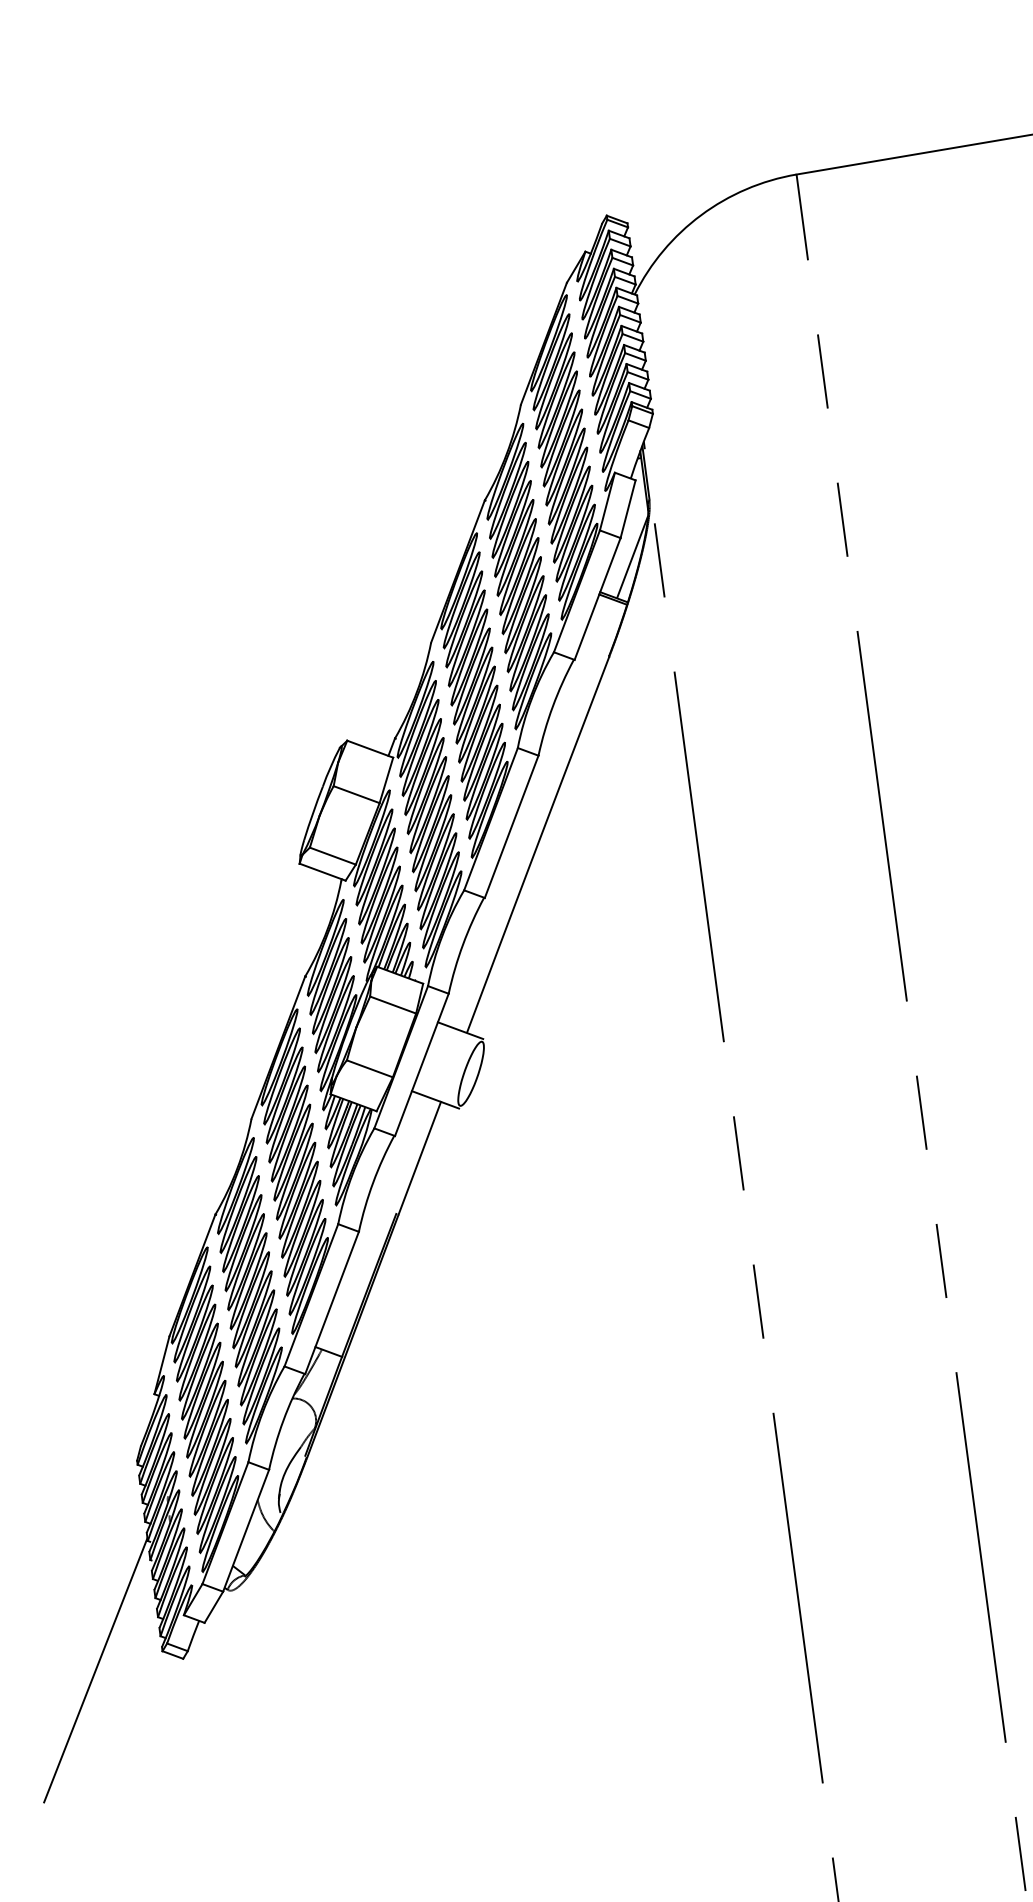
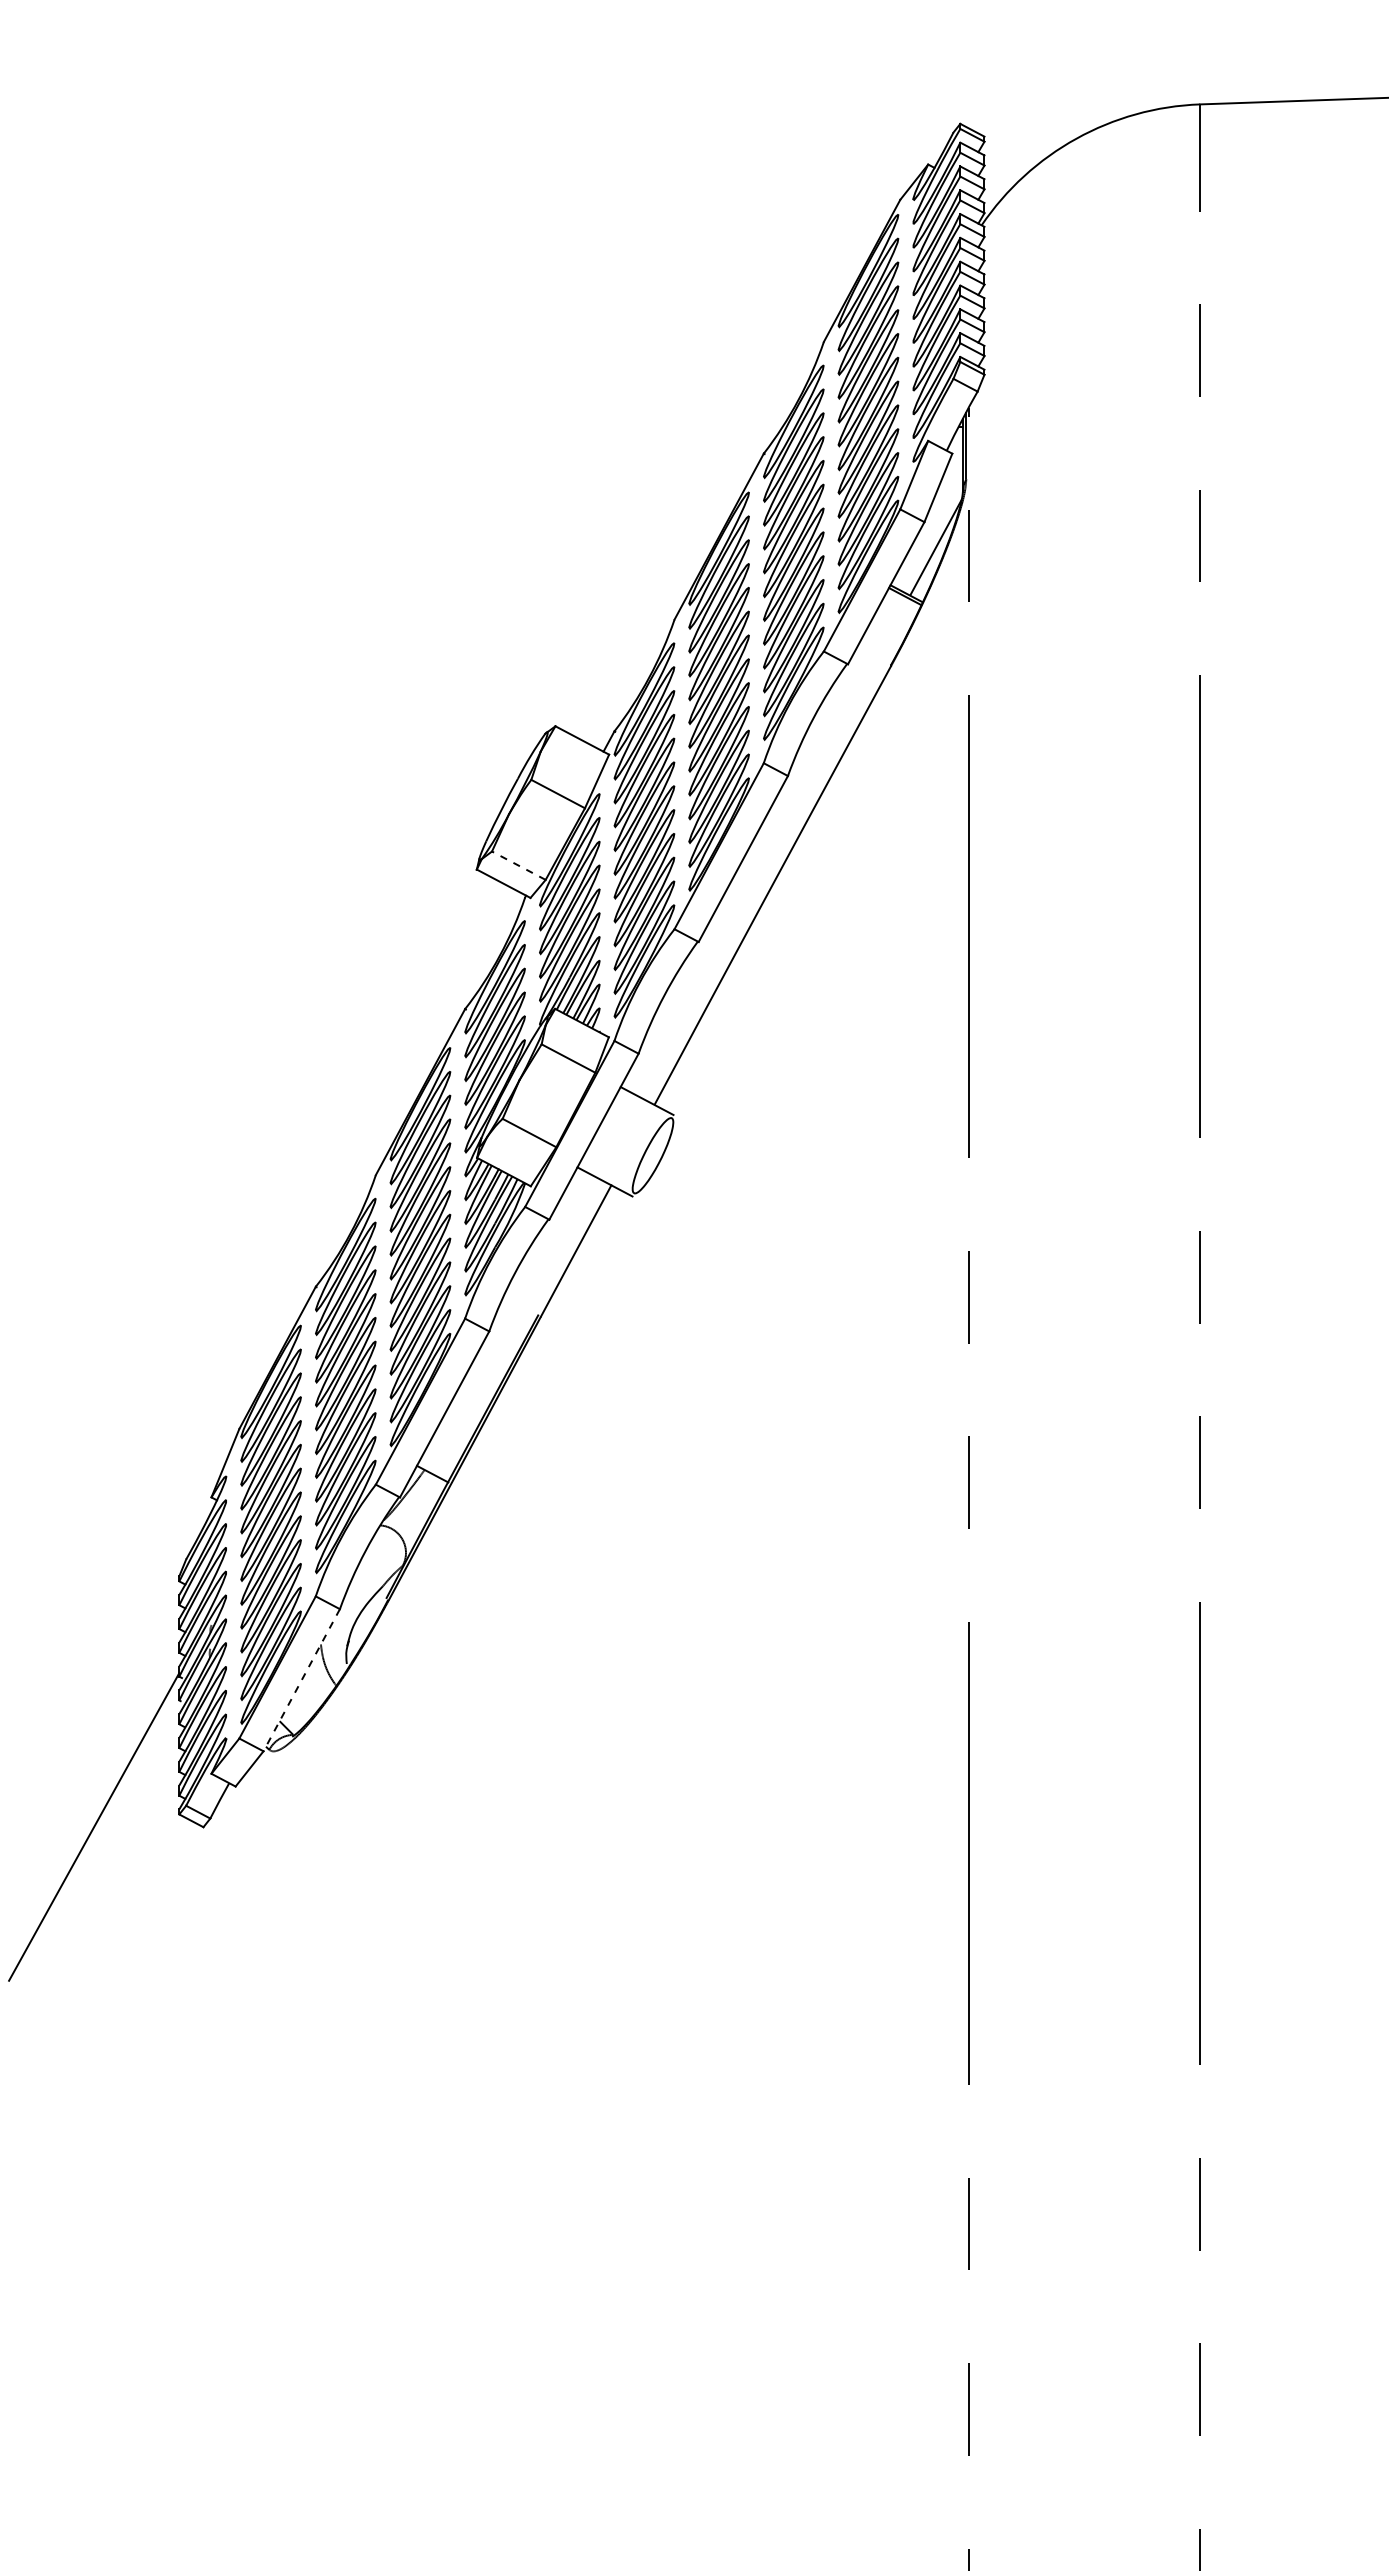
line: (332, 856) -> (518, 865), solid -> dashed
line: (245, 1531) -> (301, 1680), solid -> dashed

